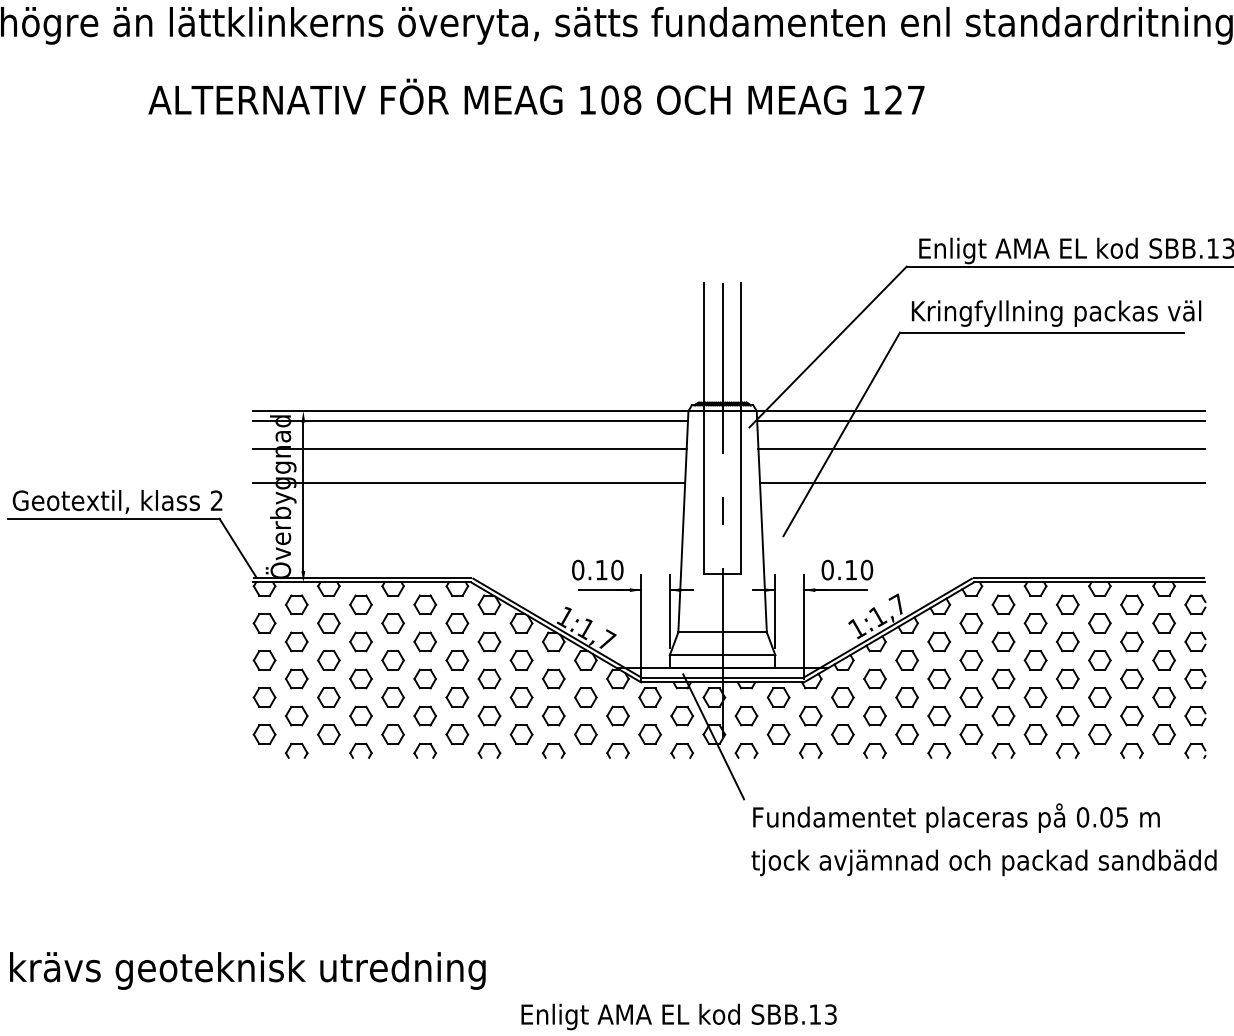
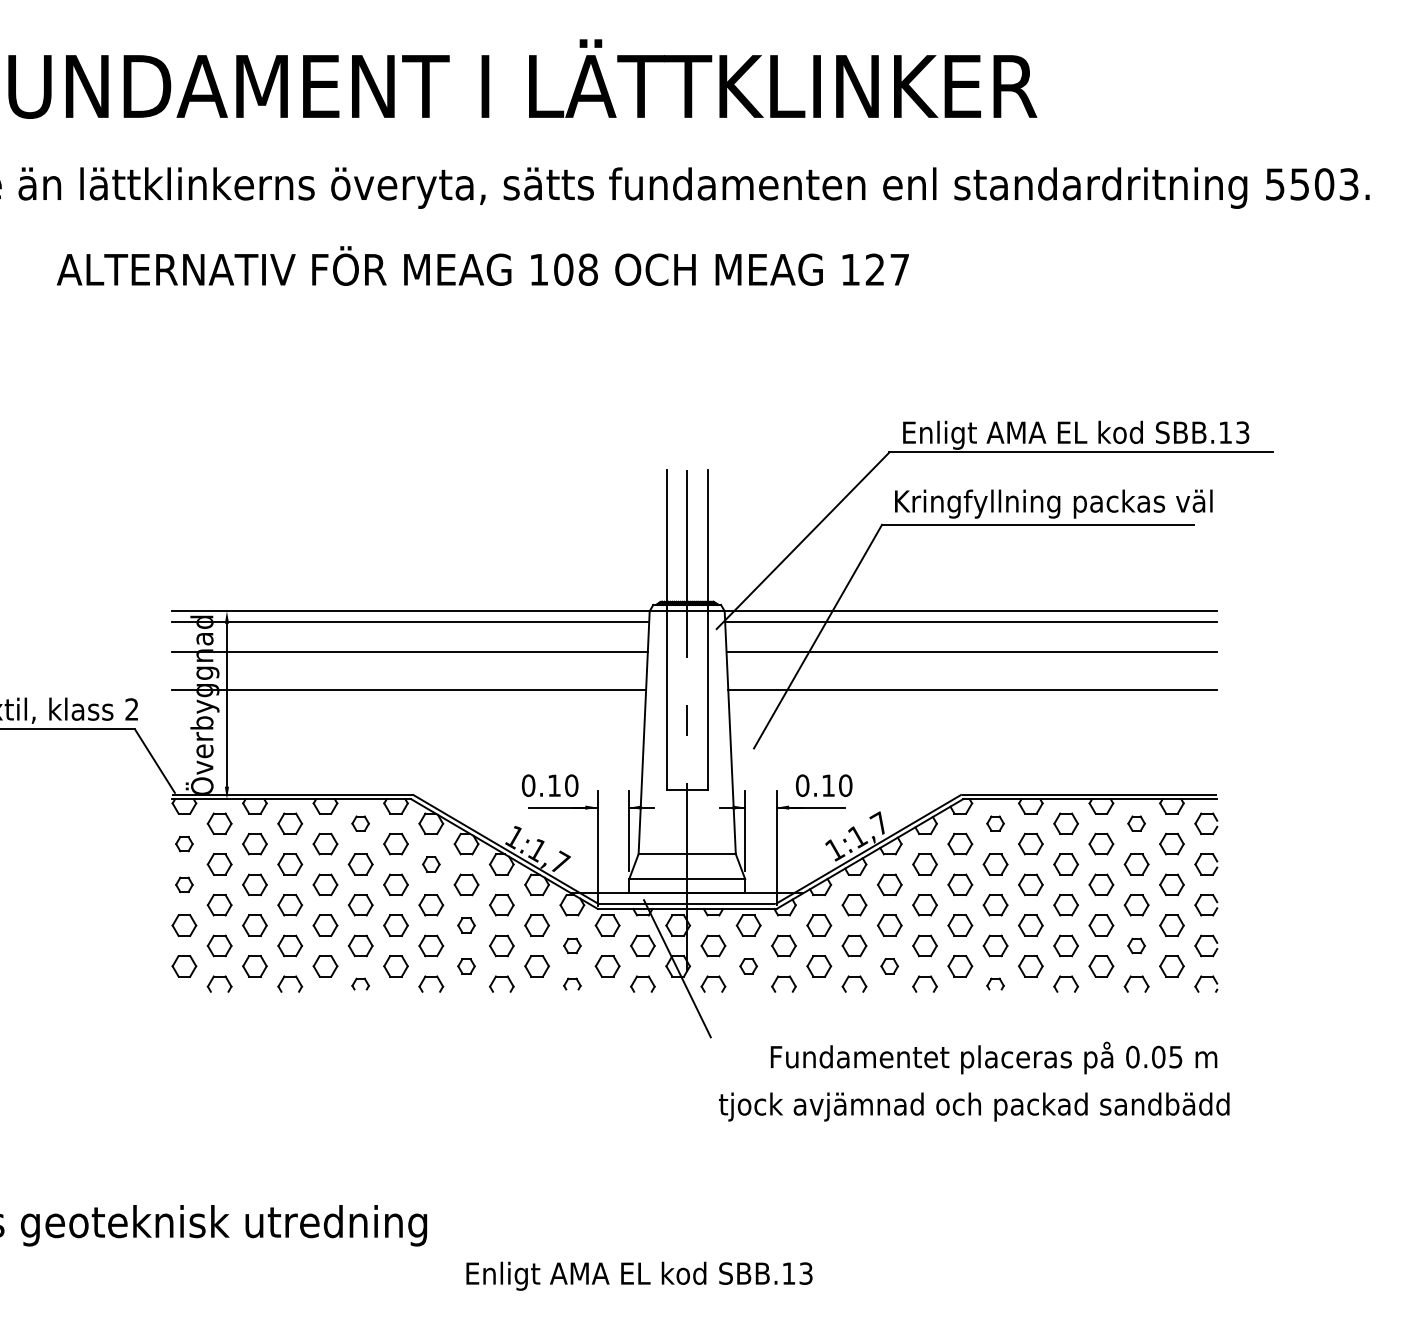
part: (425, 604) -> (360, 823), size x0.7
part: (1003, 604) -> (995, 823), size x0.7
part: (1131, 604) -> (1136, 823), size x0.7
part: (264, 622) -> (184, 843), size x0.7
part: (489, 641) -> (431, 864), size x0.7
part: (264, 660) -> (184, 884), size x0.7
part: (521, 697) -> (466, 925), size x0.7
part: (618, 715) -> (572, 945), size x0.7
part: (1131, 715) -> (1136, 945), size x0.7
part: (521, 734) -> (466, 966), size x0.7
part: (778, 734) -> (748, 966), size x0.7
part: (906, 734) -> (889, 966), size x0.7
part: (425, 750) -> (360, 983), size x0.7
part: (618, 750) -> (572, 983), size x0.7
part: (1003, 750) -> (995, 983), size x0.7
text: (956, 817) -> (993, 1057), moved

